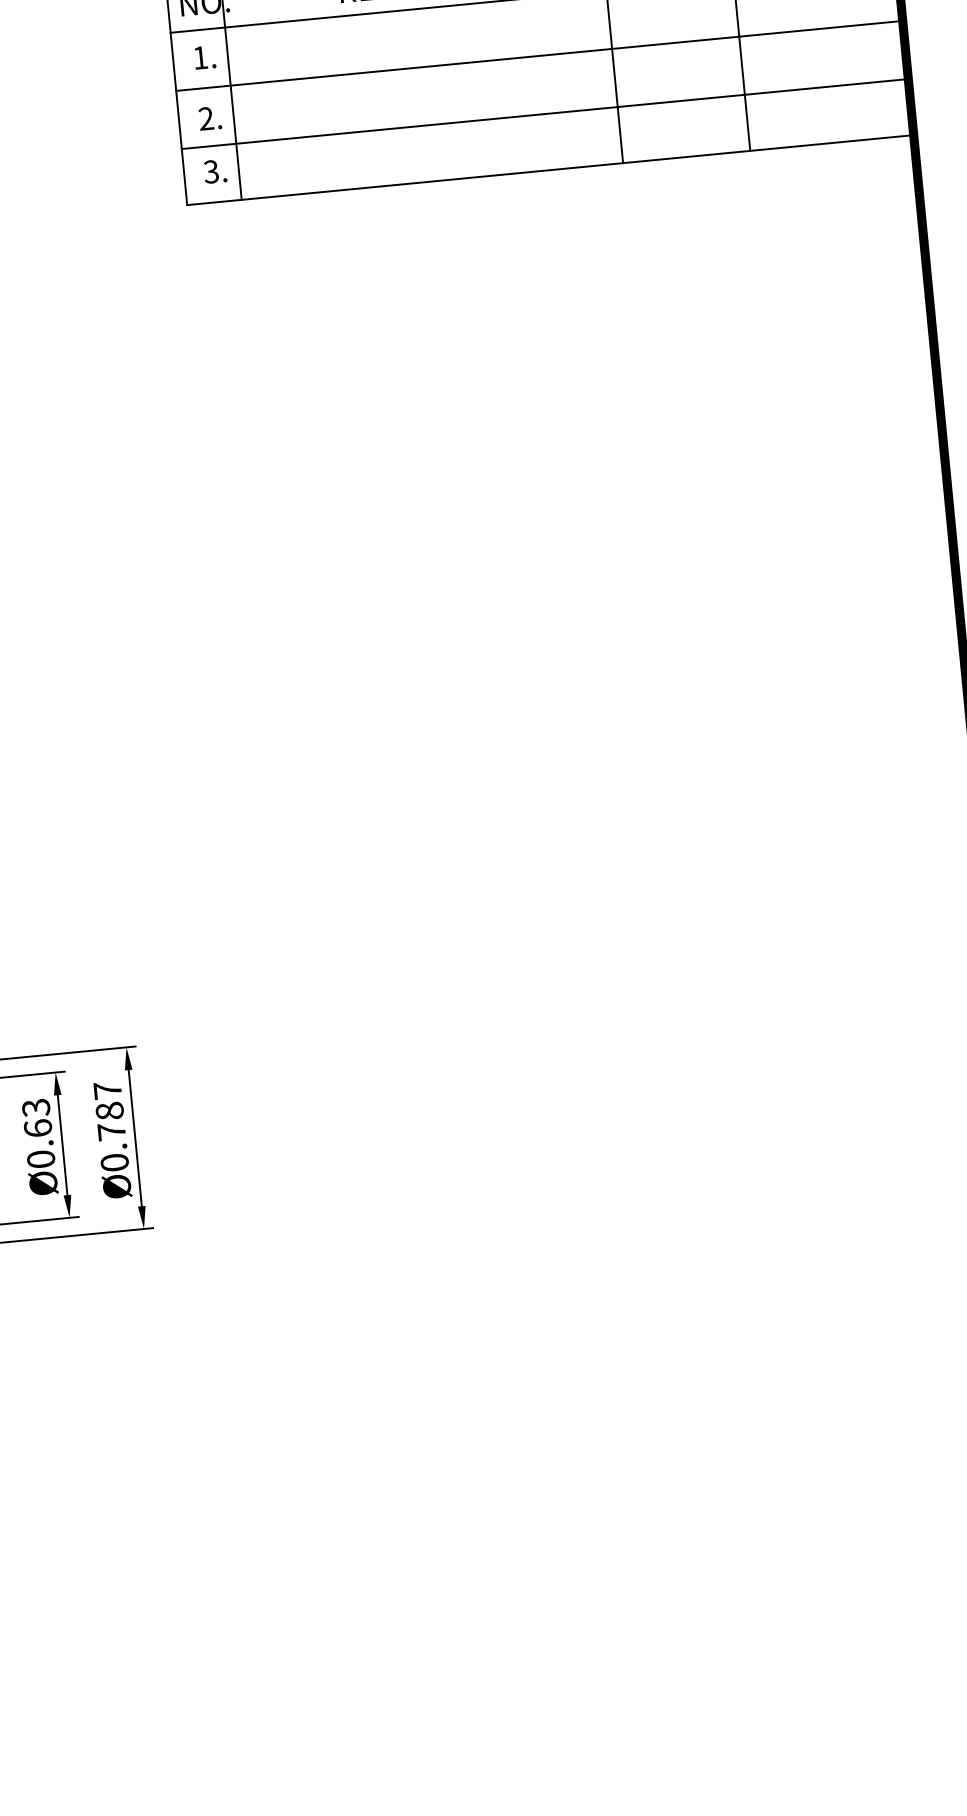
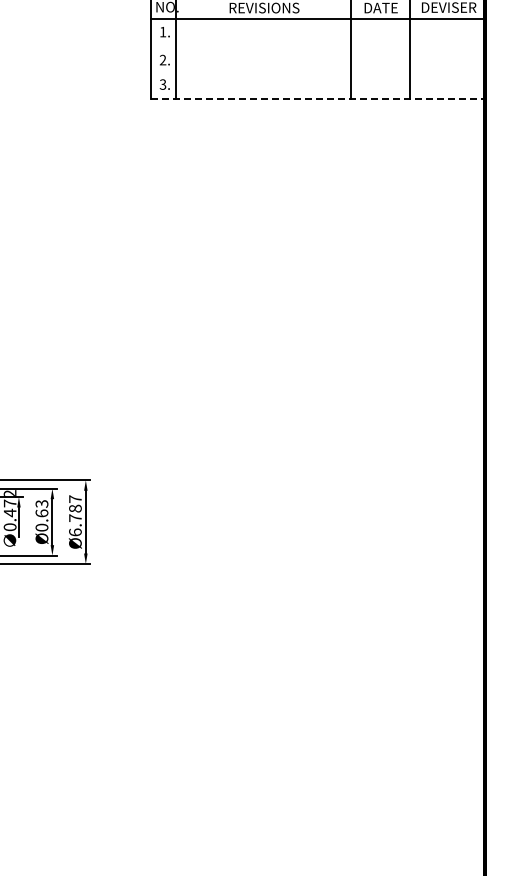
line: (538, 56) -> (317, 46), removed
line: (544, 113) -> (317, 72), removed
line: (551, 169) -> (318, 98), solid -> dashed
text: (114, 1162) -> (75, 532), Ø0.787 -> Ø6.787

